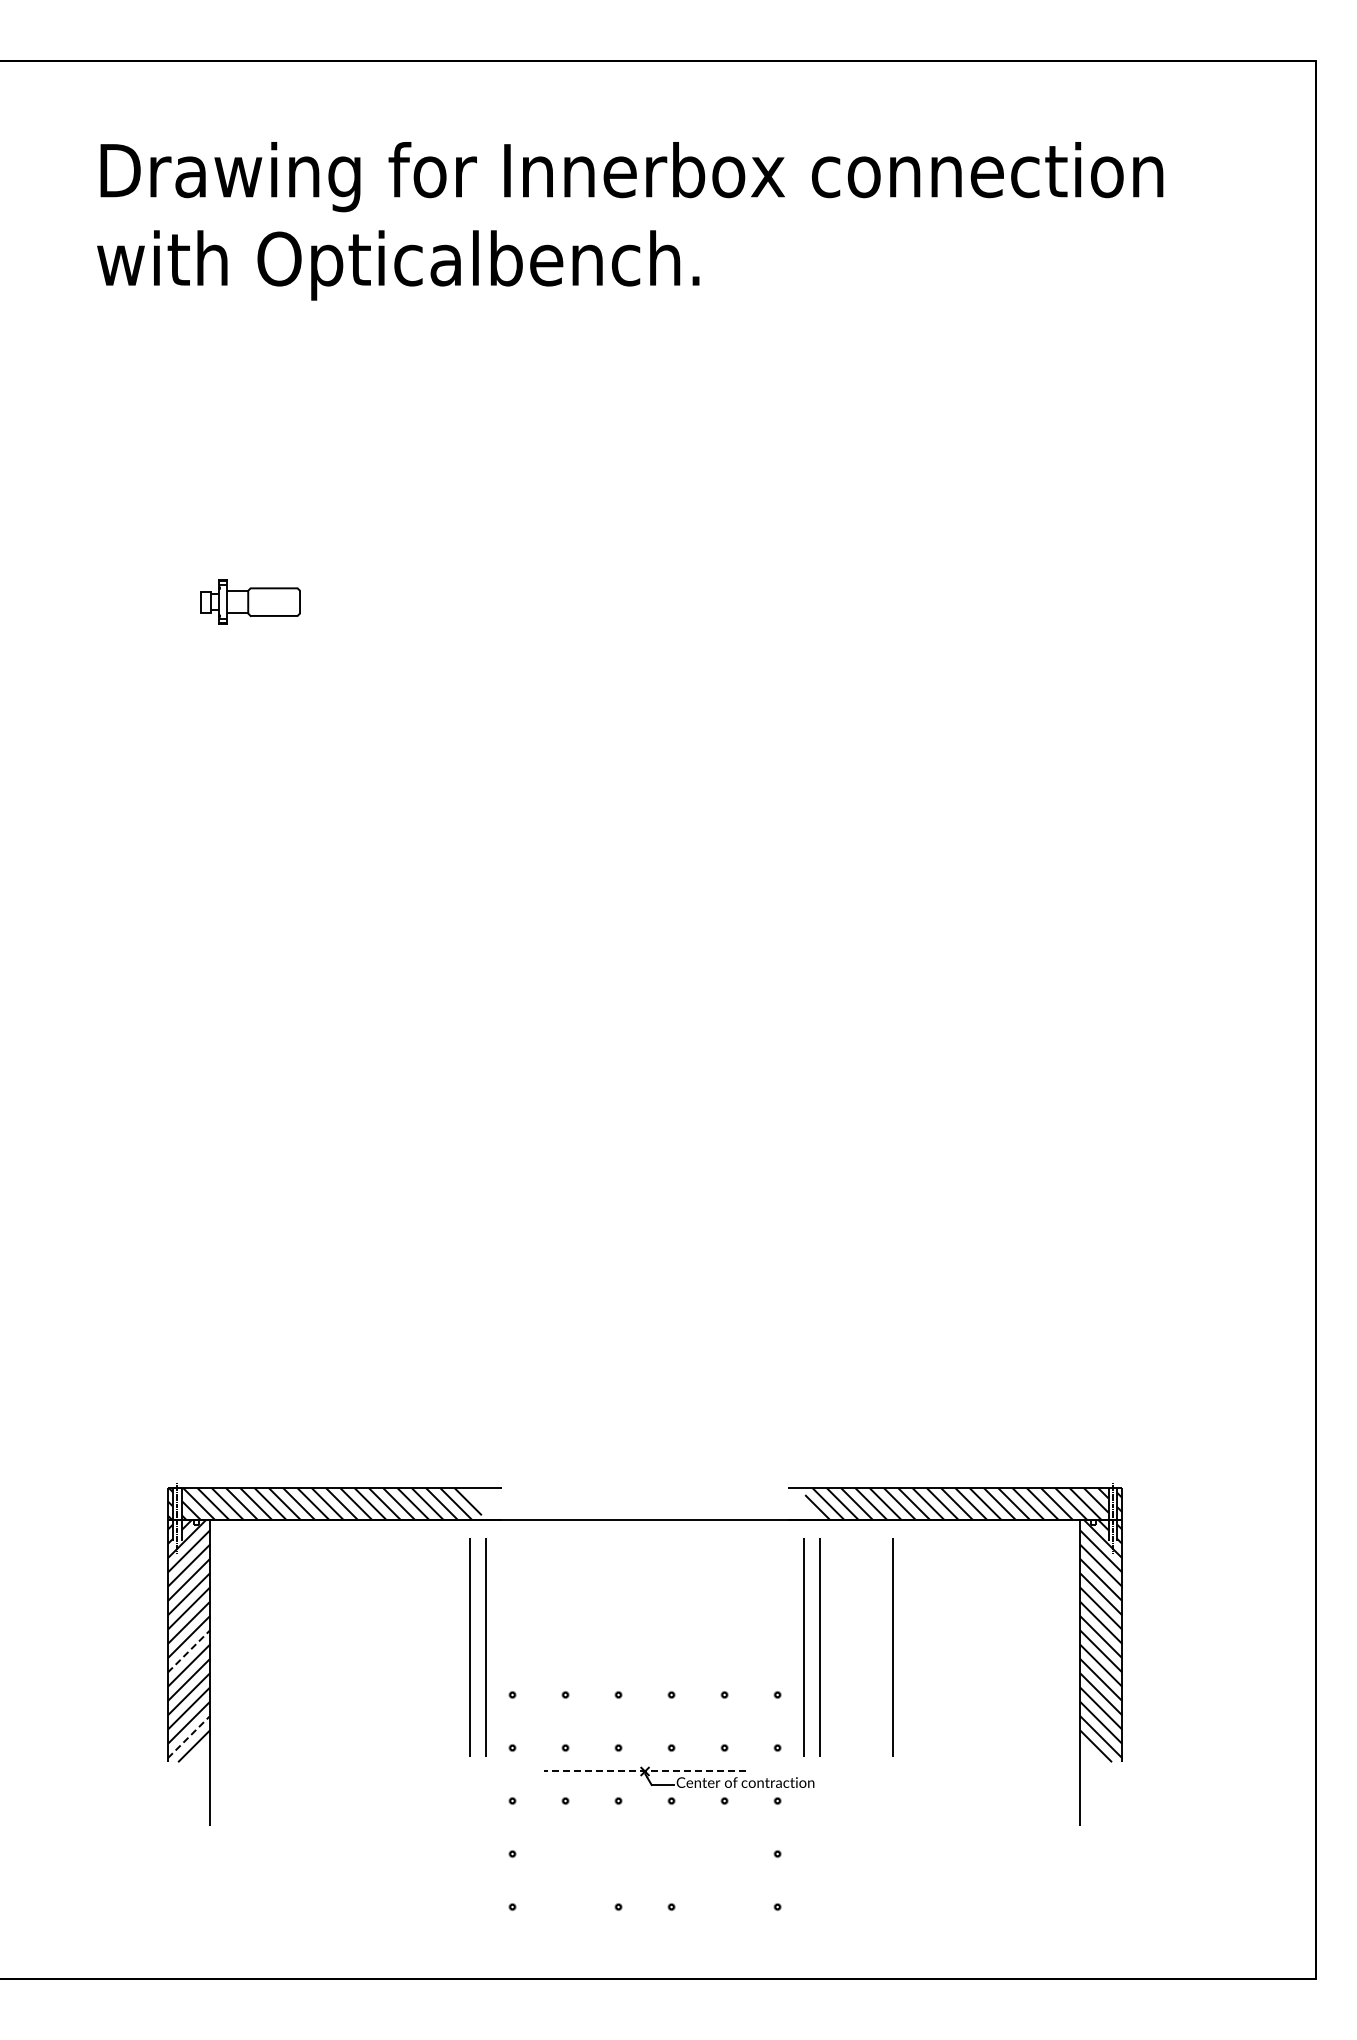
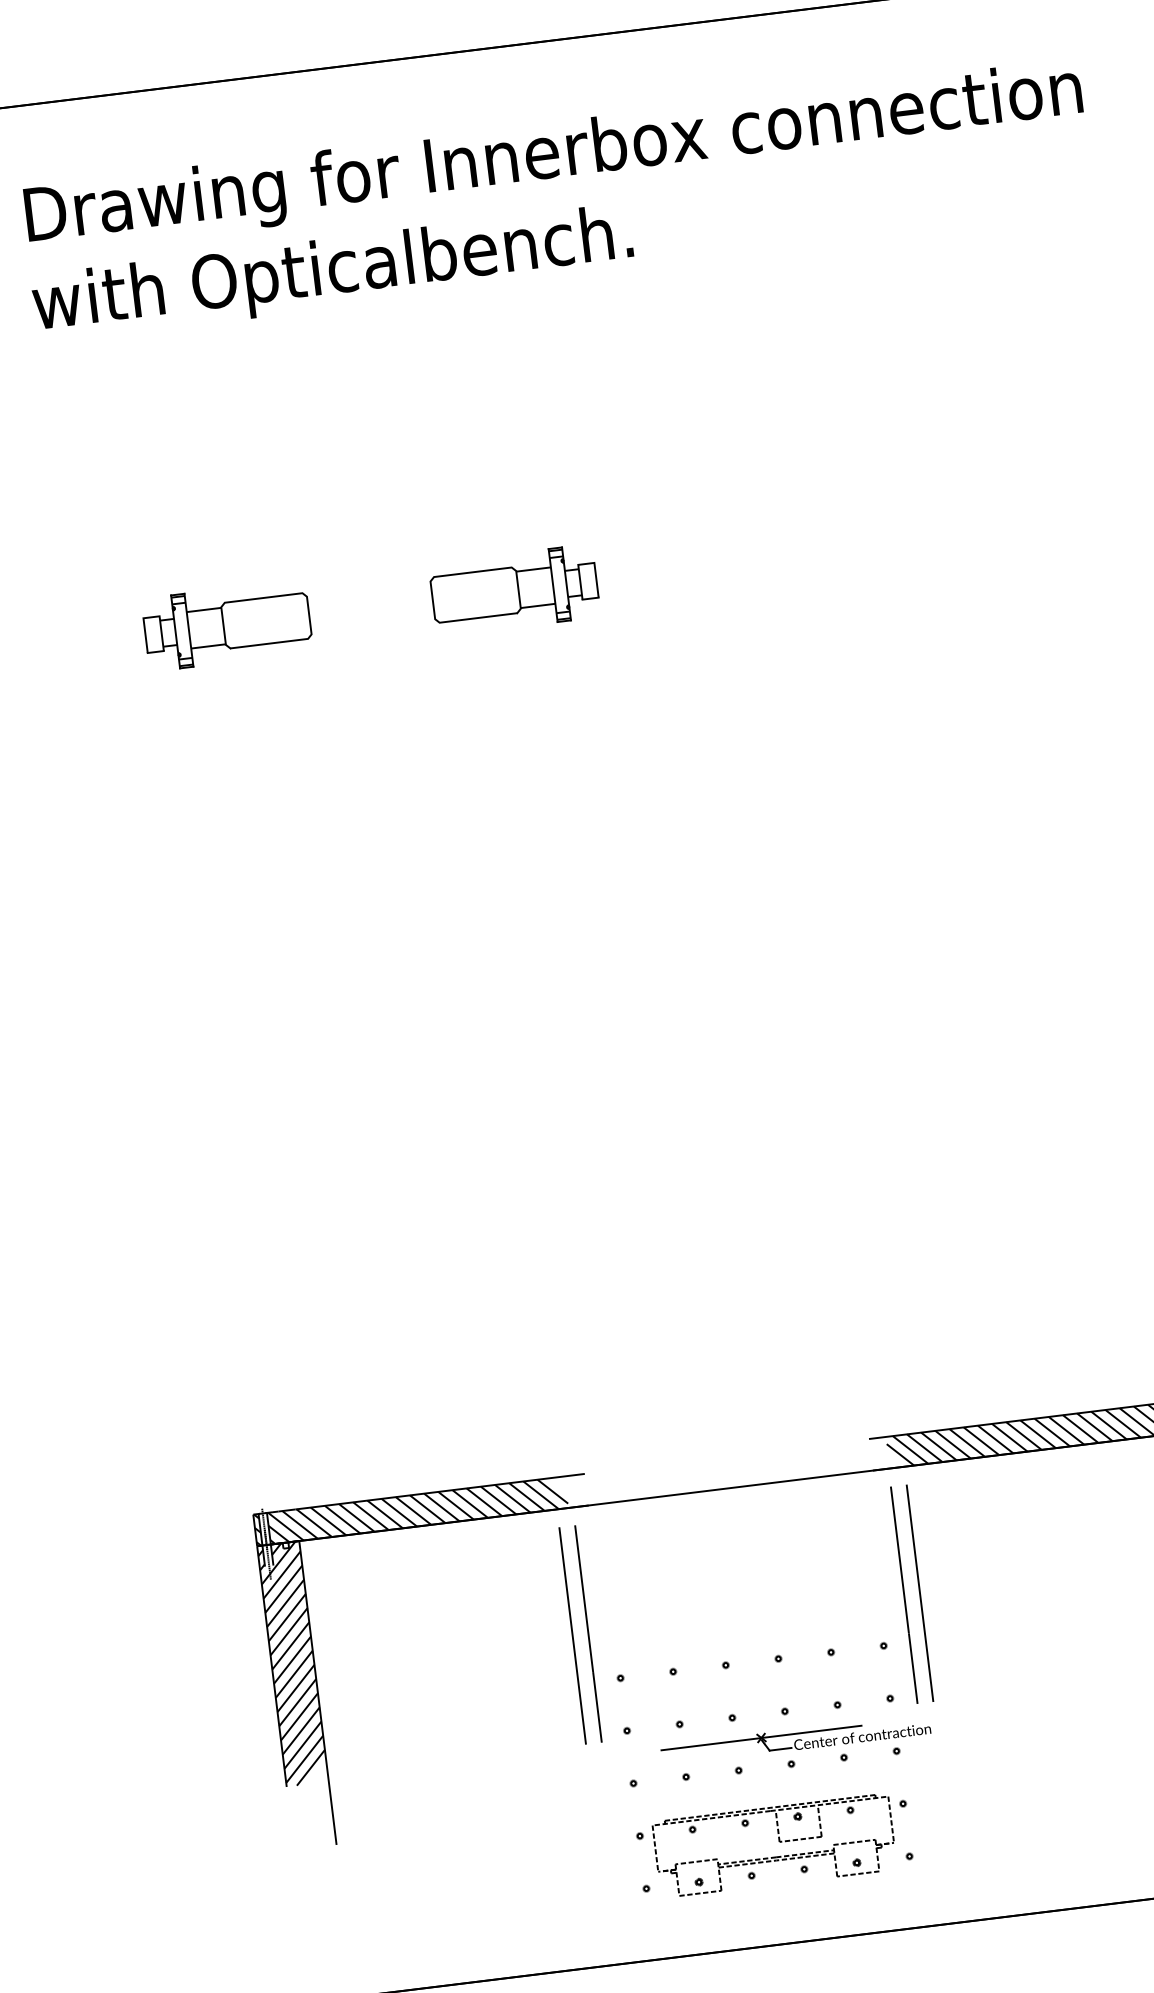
part: (250, 601) -> (227, 624), size x1.67
part: (539, 601) -> (514, 589), added
line: (892, 1647) -> (991, 1584), removed
line: (189, 1651) -> (294, 1674), dashed -> solid
line: (189, 1737) -> (305, 1759), dashed -> solid
line: (645, 1771) -> (761, 1737), dashed -> solid
part: (644, 1879) -> (774, 1845), added

